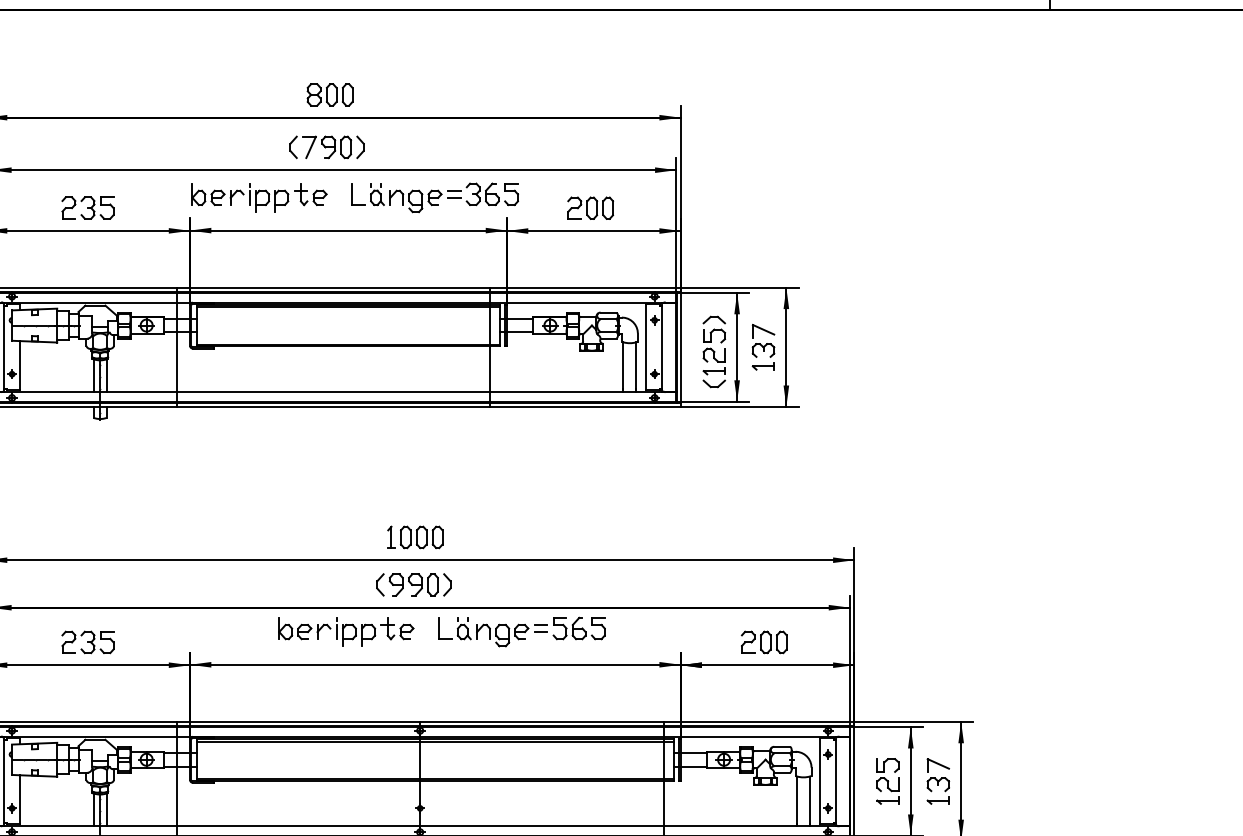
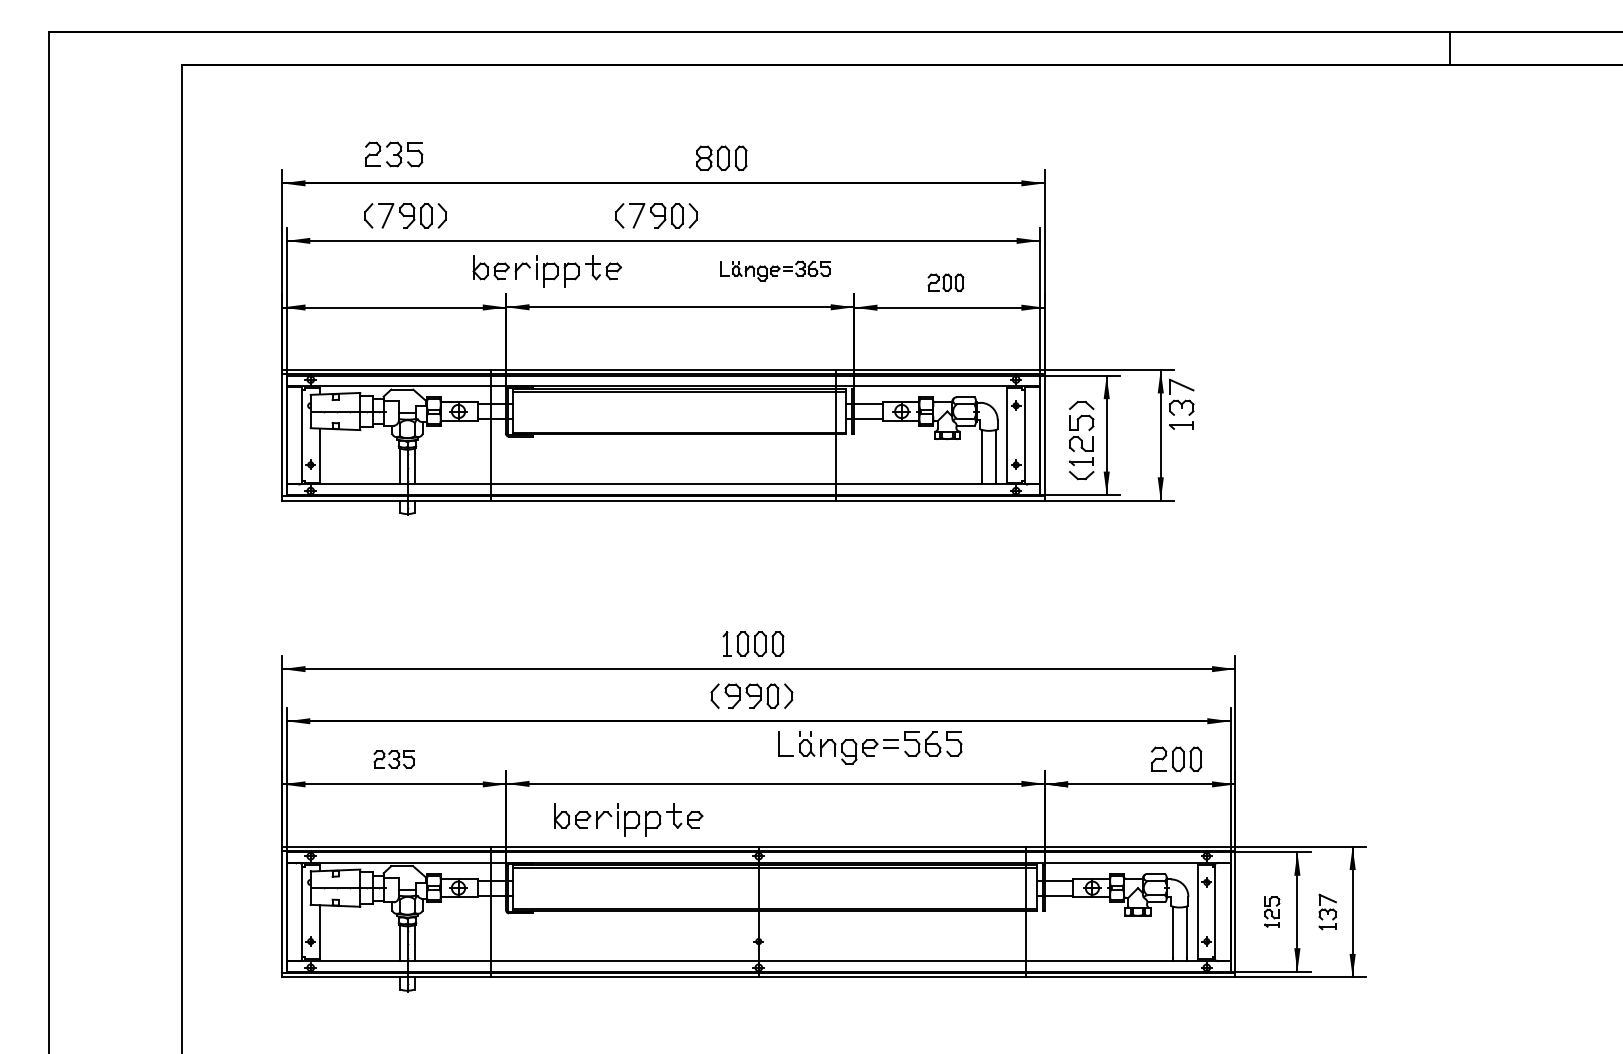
part: (329, 94) -> (721, 157), moved
part: (98, 147) -> (405, 215), added
part: (435, 197) -> (775, 270), size x0.6
part: (259, 198) -> (547, 271), moved
part: (88, 208) -> (394, 154), moved
part: (590, 208) -> (945, 282), size x0.7
part: (763, 346) -> (1181, 403), moved
part: (346, 631) -> (628, 819), moved
part: (88, 642) -> (394, 759), size x0.7
part: (764, 642) -> (1176, 759), moved
part: (887, 781) -> (1271, 911), size x0.6
part: (938, 781) -> (1327, 911), size x0.7

